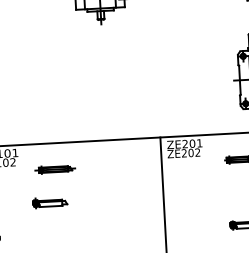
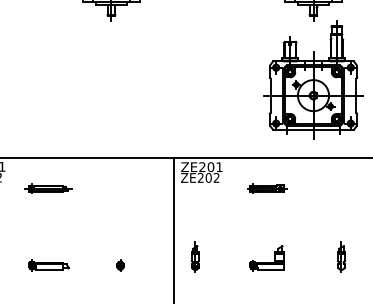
part: (49, 202) -> (48, 265), moved
part: (182, 220) -> (194, 256), added
part: (120, 231) -> (120, 265), added

